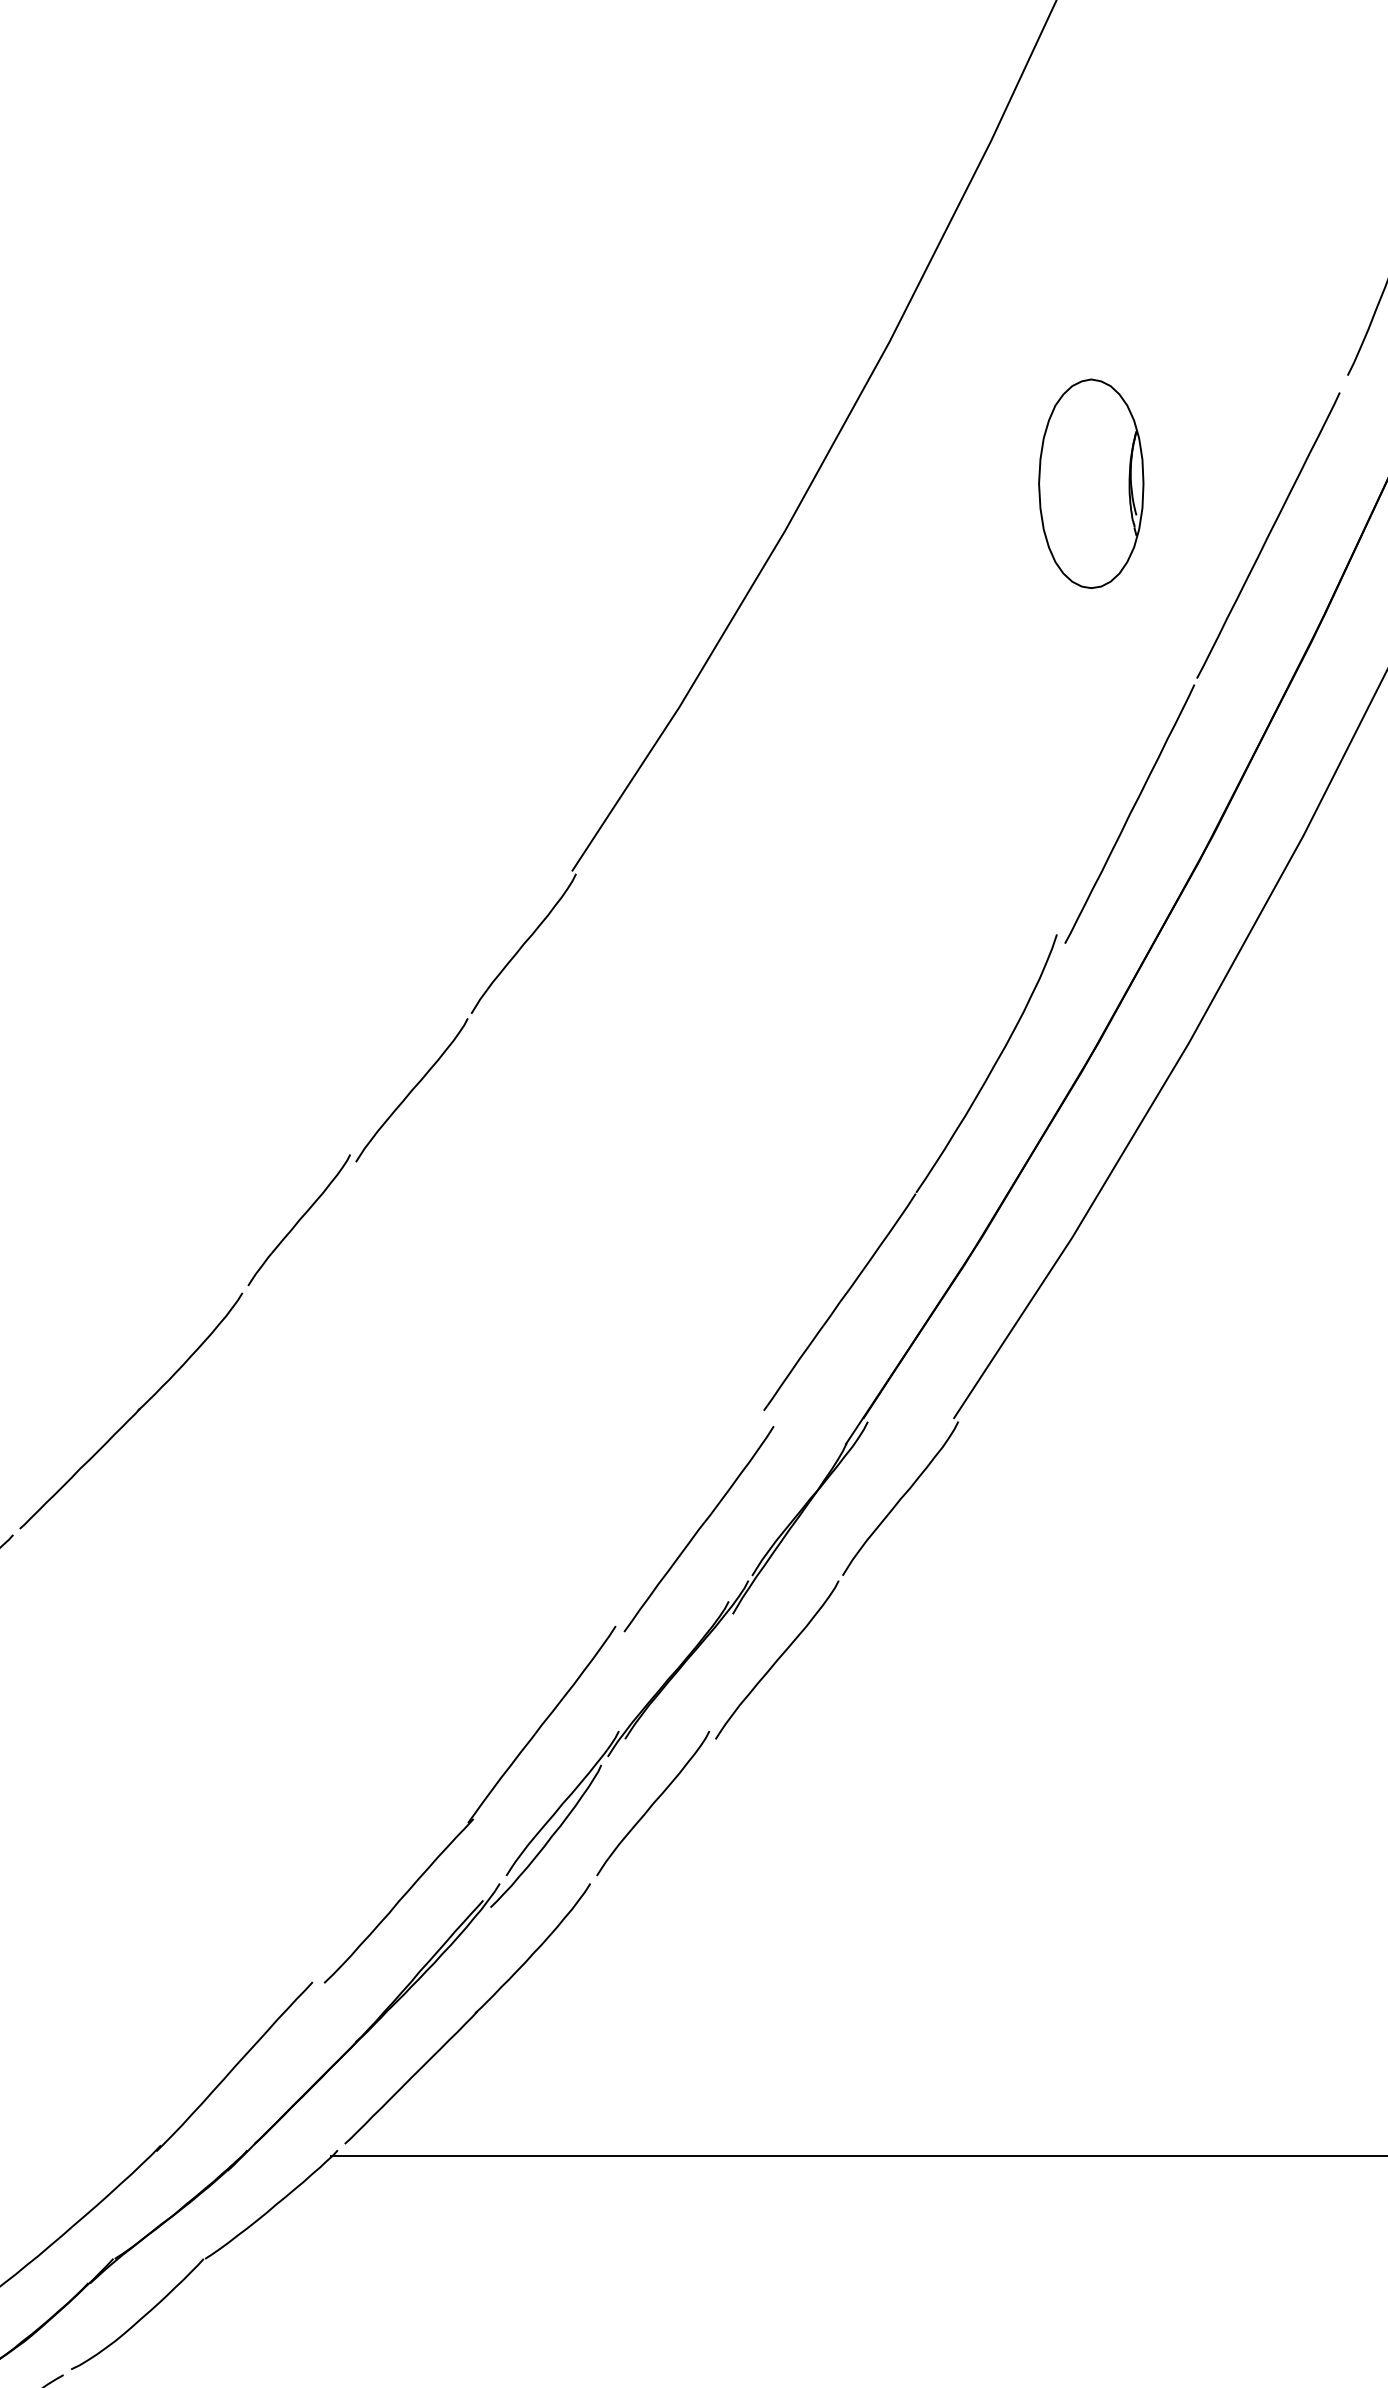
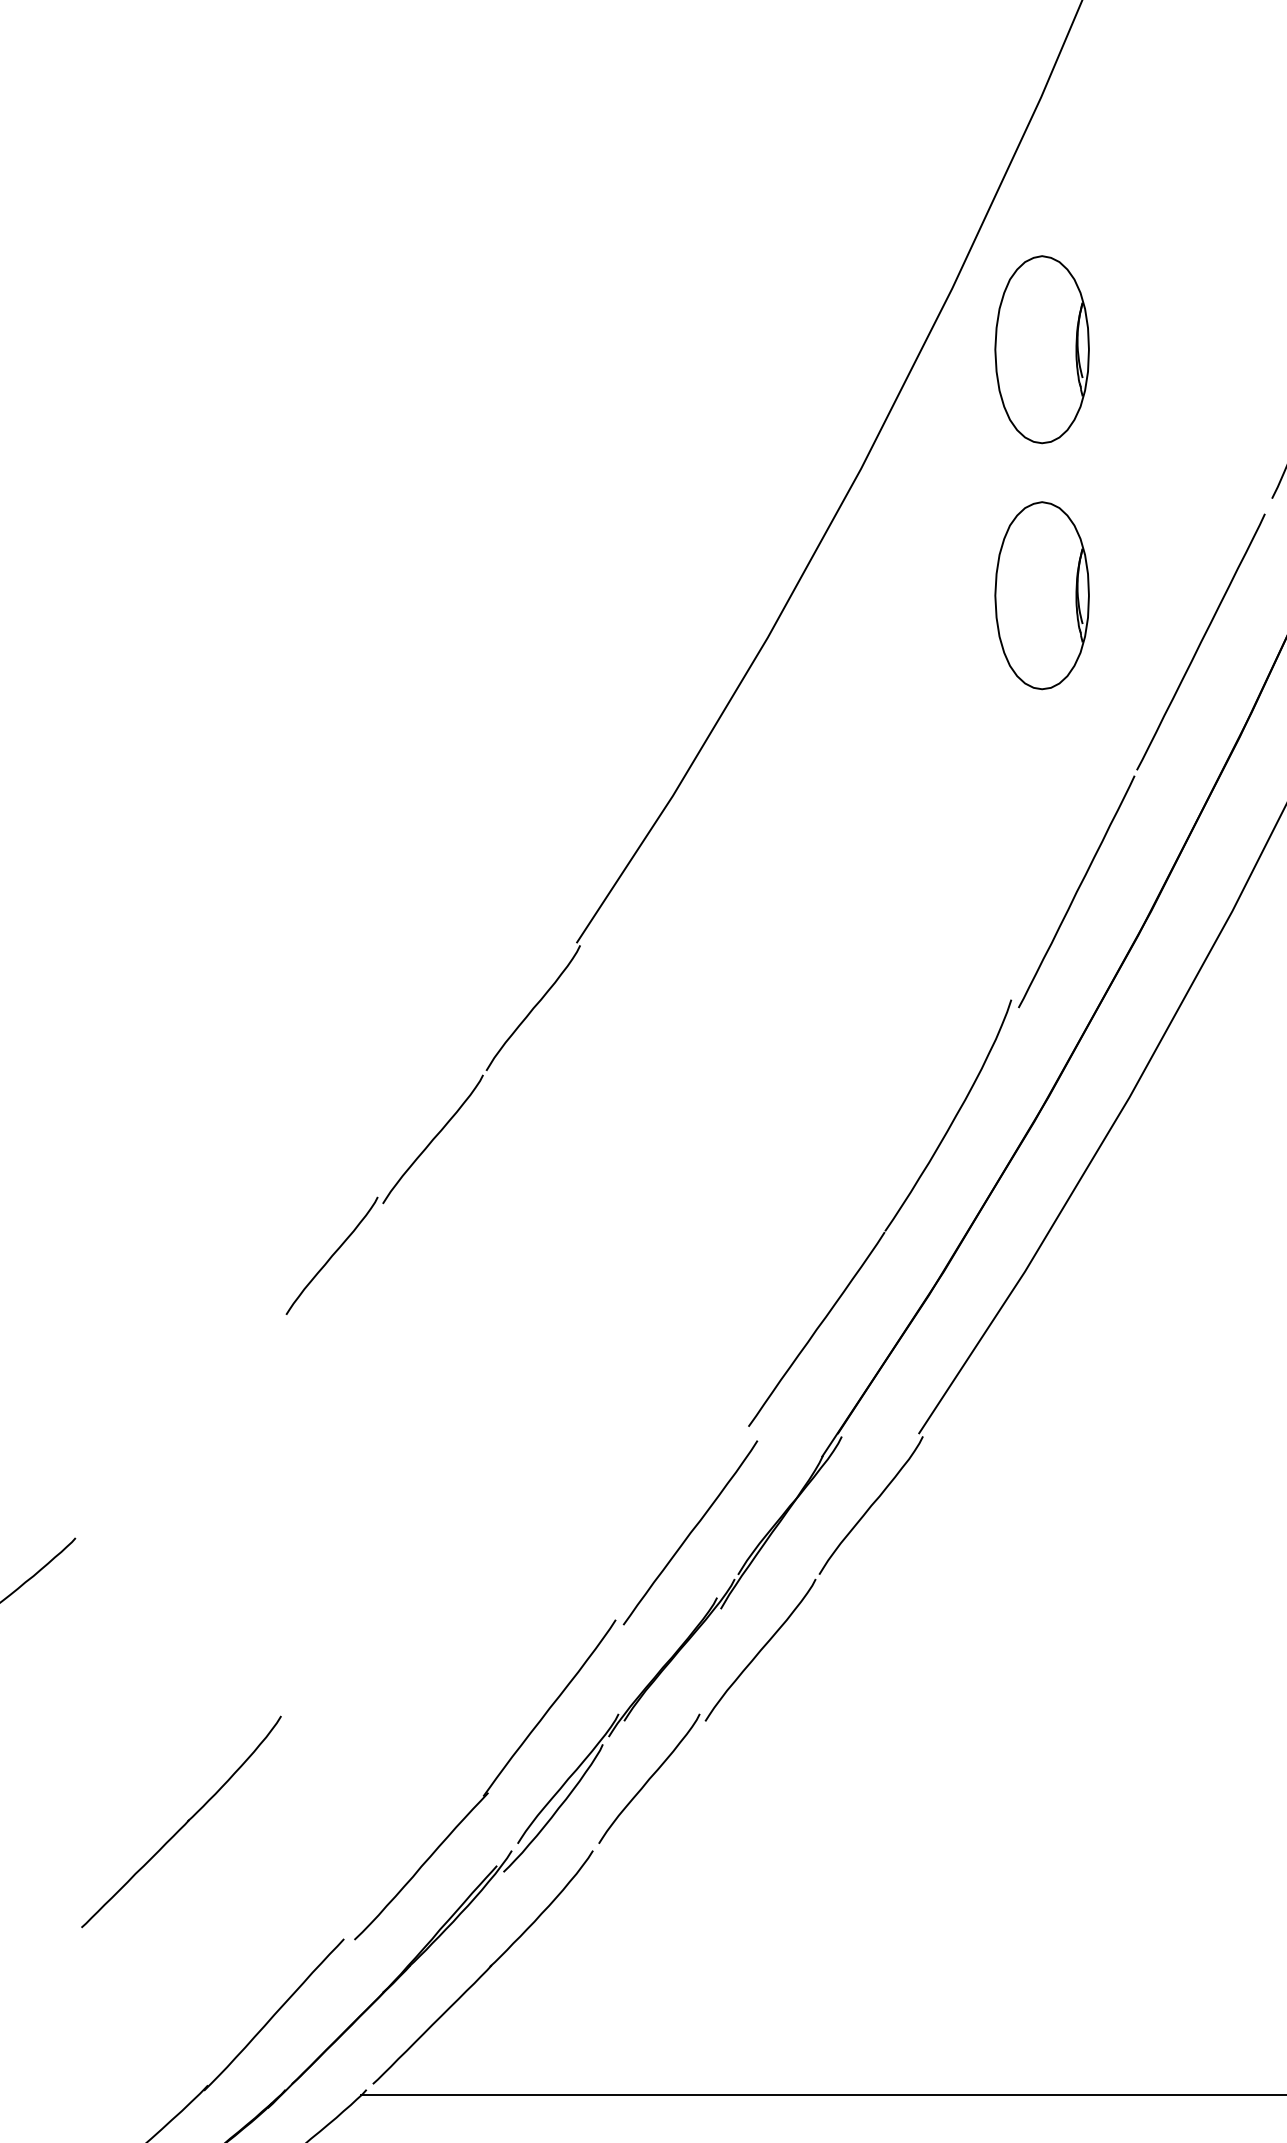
part: (1090, 209) -> (1041, 349), added
part: (131, 1410) -> (181, 1821), moved

